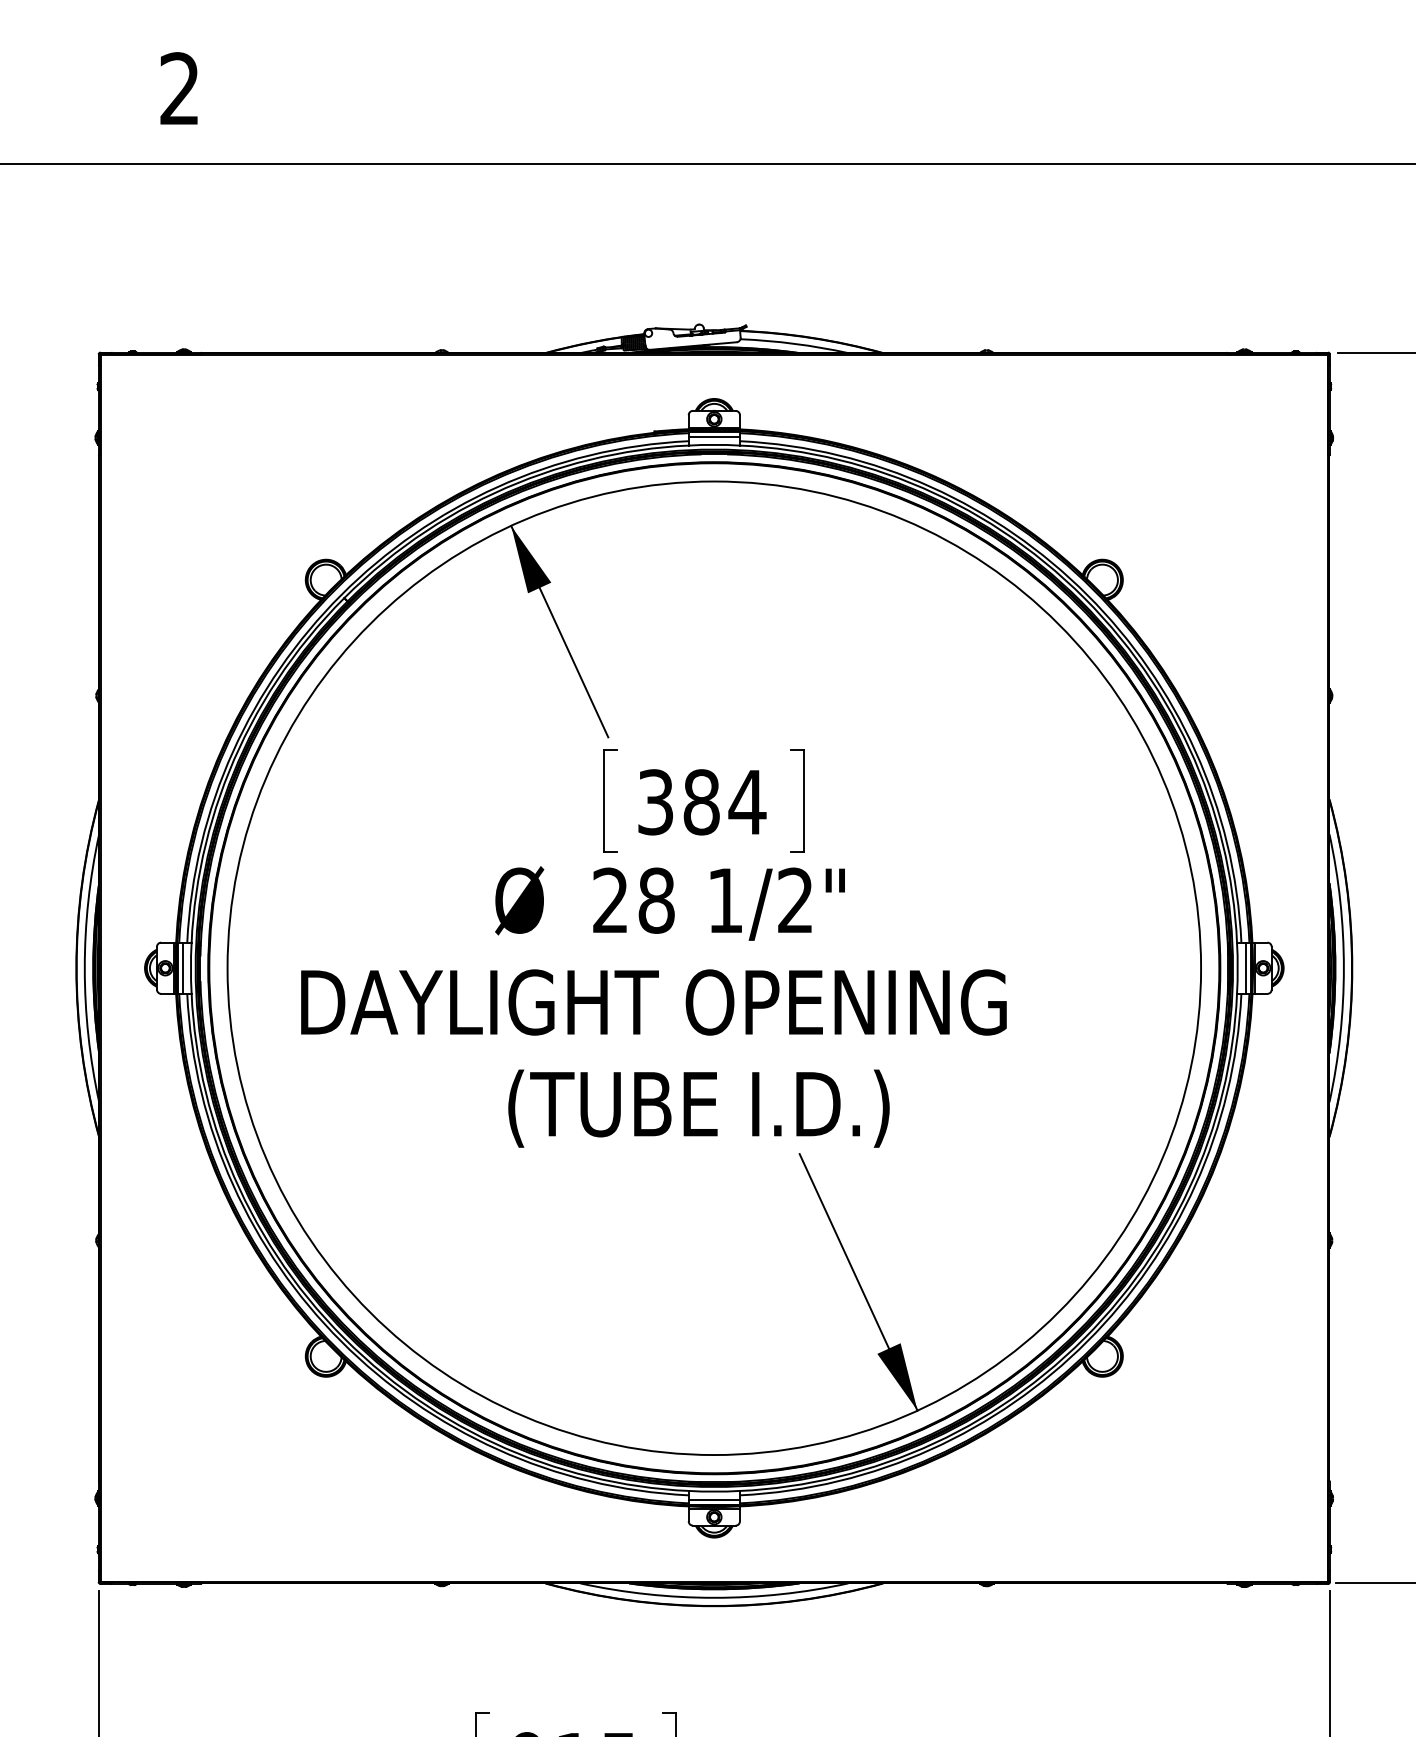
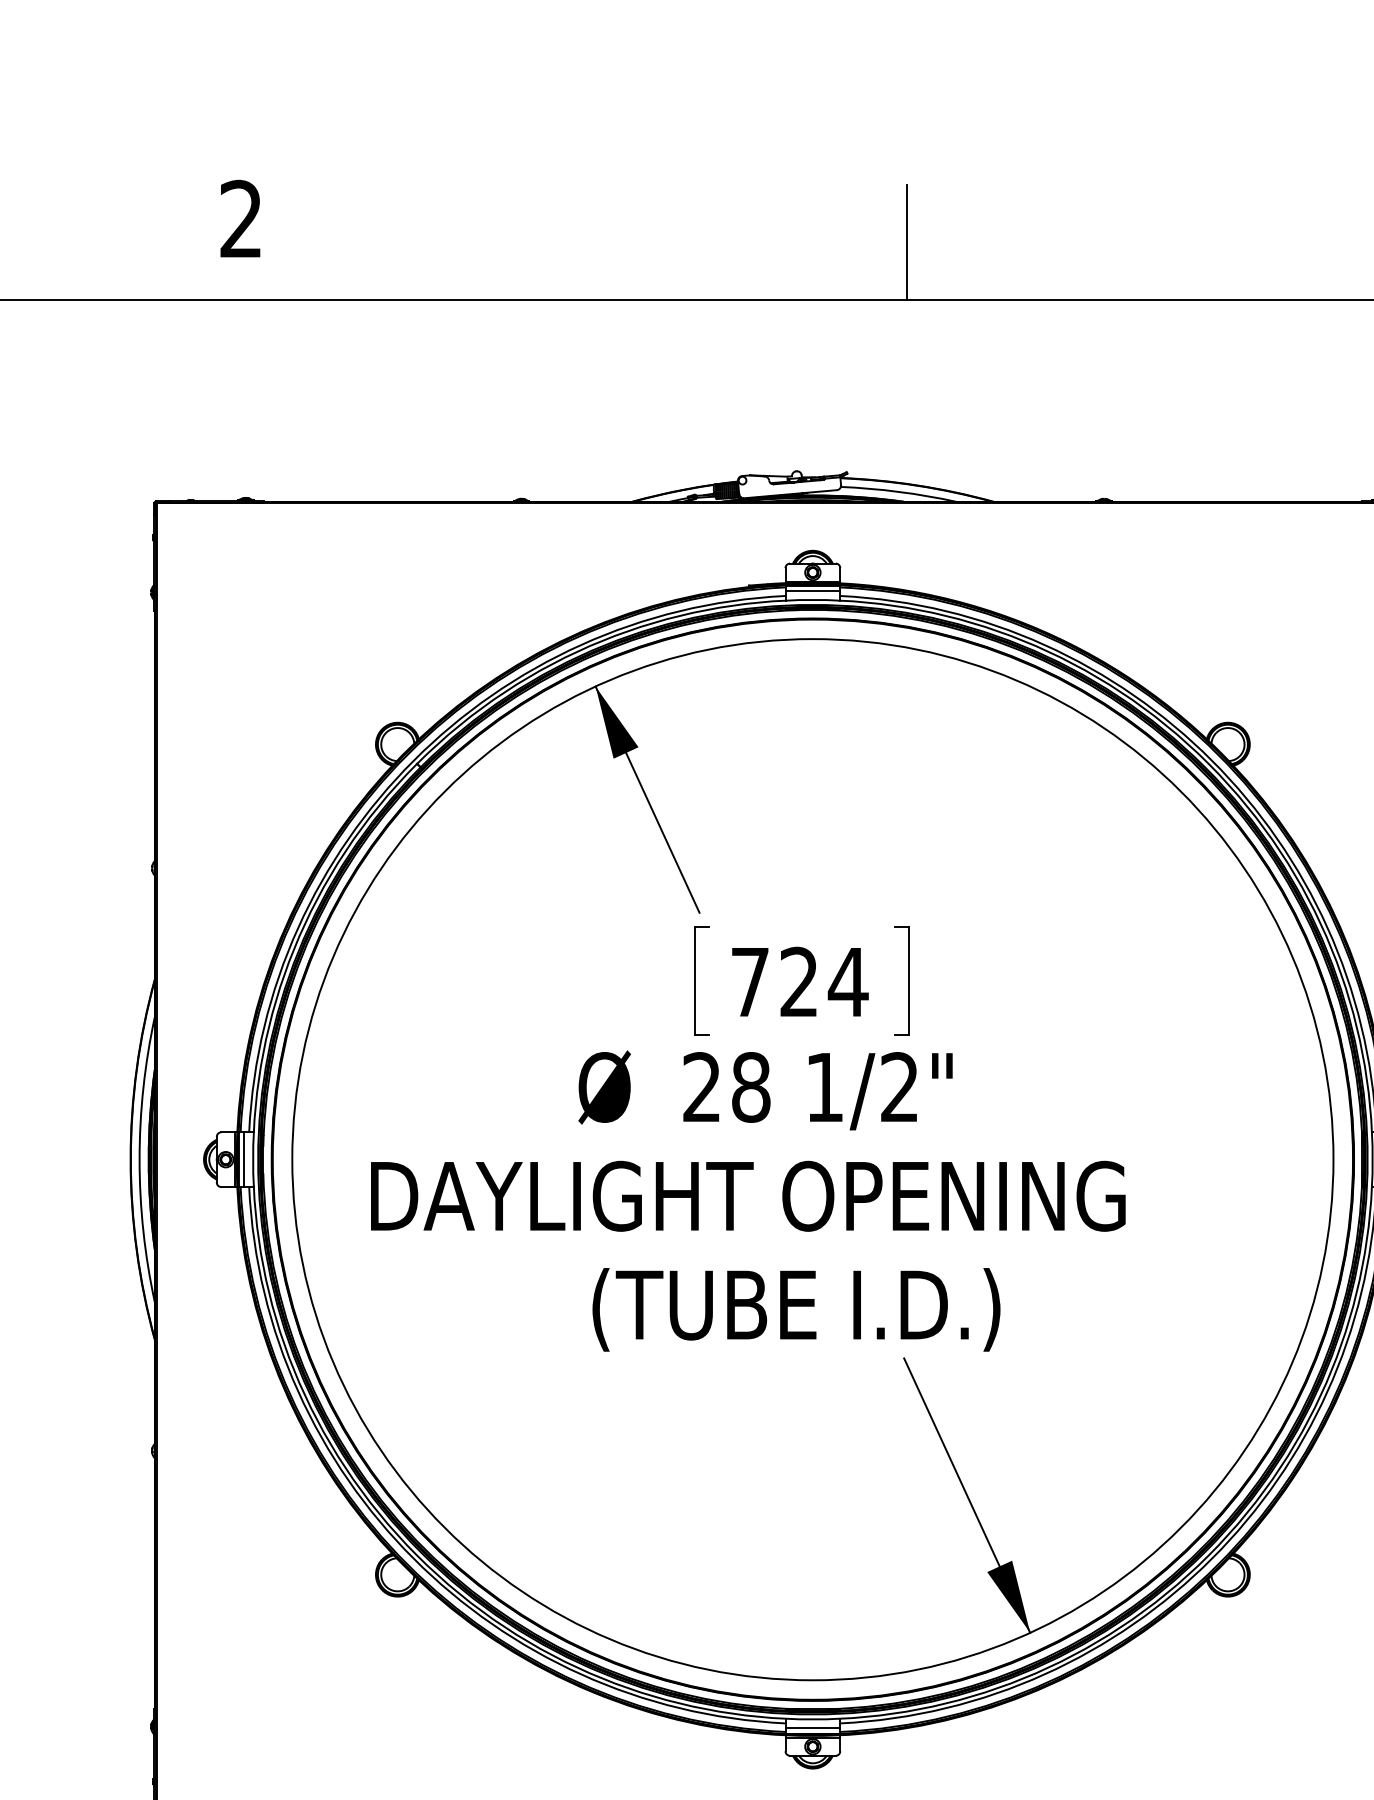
line: (801, 110) -> (906, 242), added
text: (678, 802) -> (774, 982), 384 -> 724

